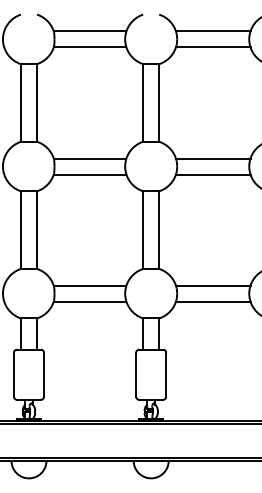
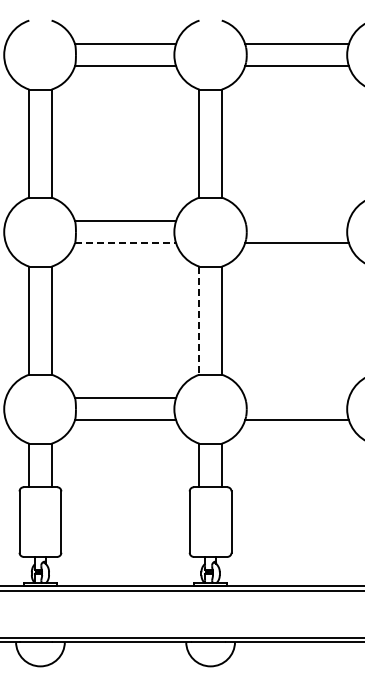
line: (212, 158) -> (296, 221), removed
line: (90, 174) -> (125, 243), solid -> dashed
line: (143, 230) -> (199, 321), solid -> dashed
line: (212, 285) -> (296, 398), removed

